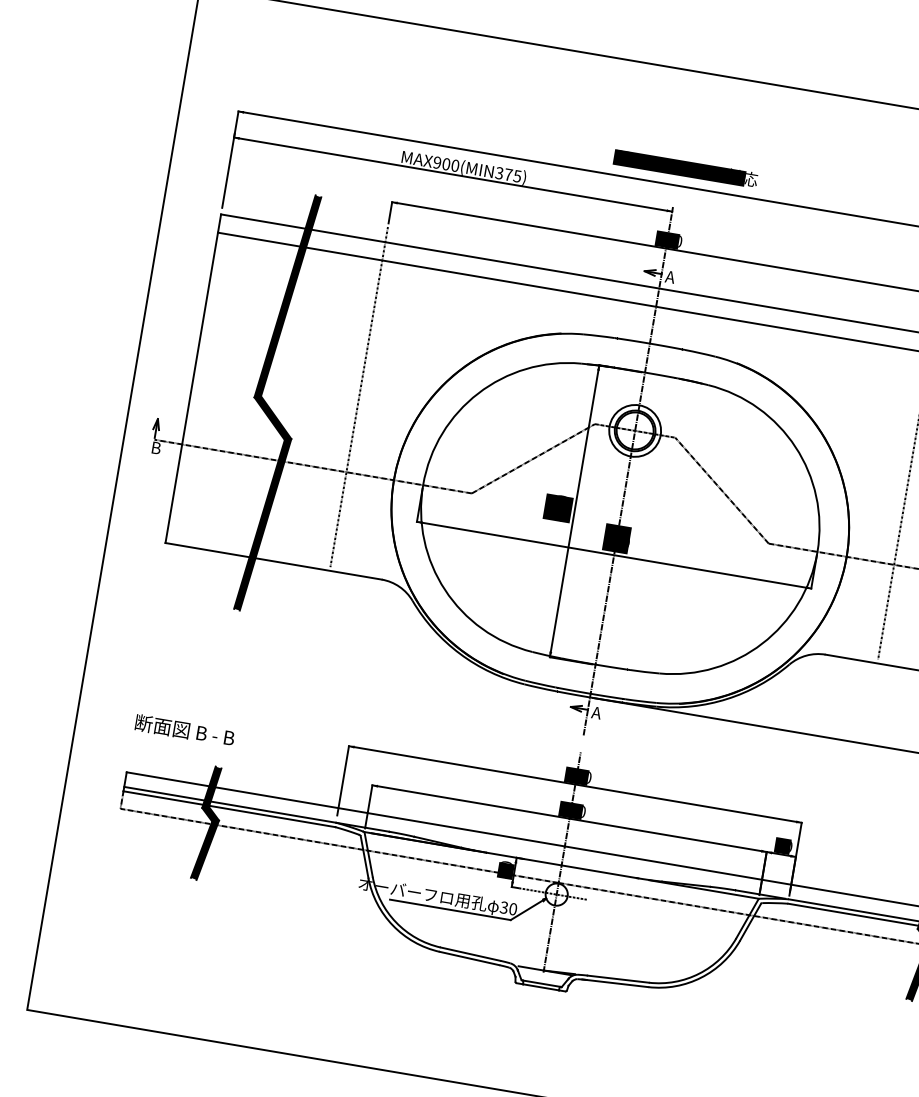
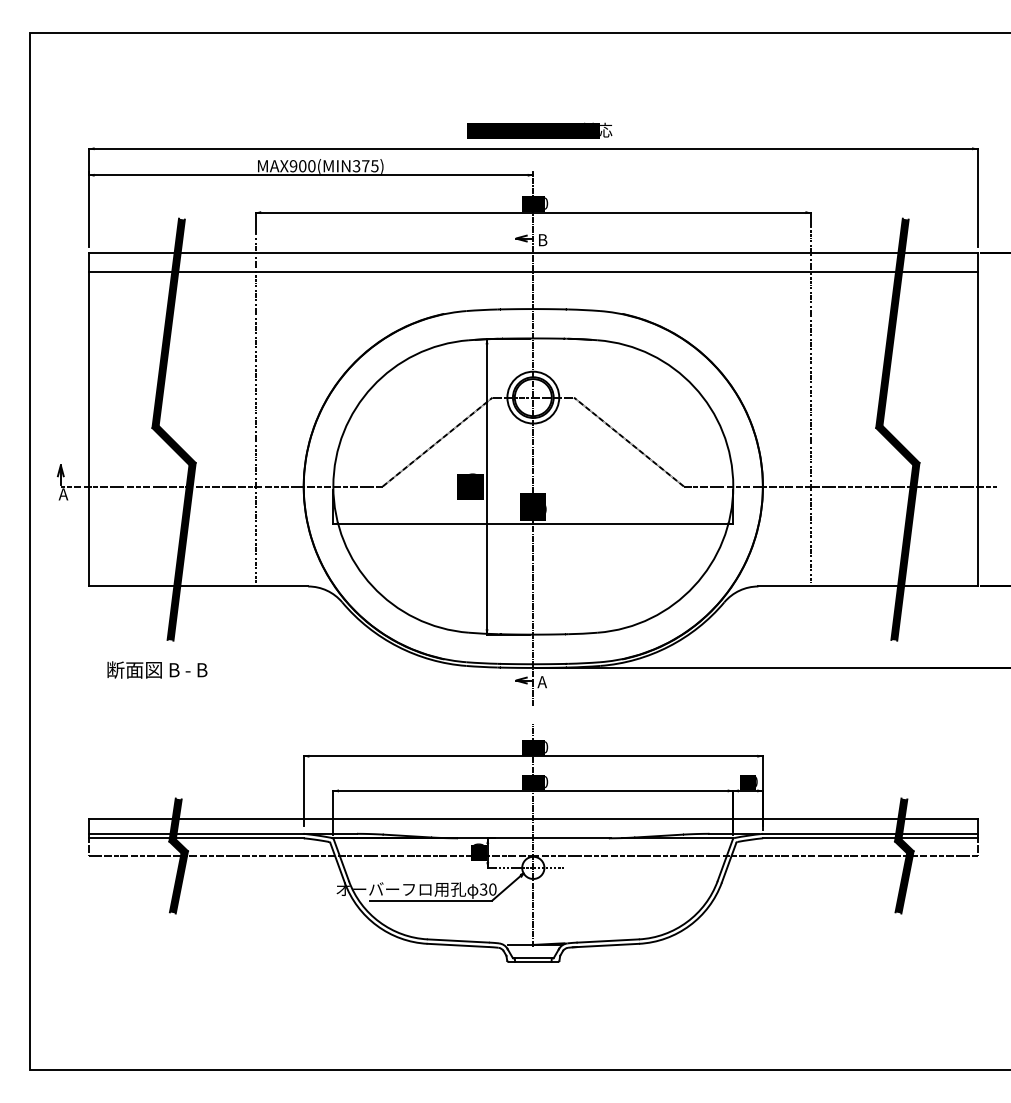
text: (670, 277) -> (542, 240), A -> B
text: (155, 448) -> (63, 494), B -> A
text: (185, 729) -> (157, 669), moved

